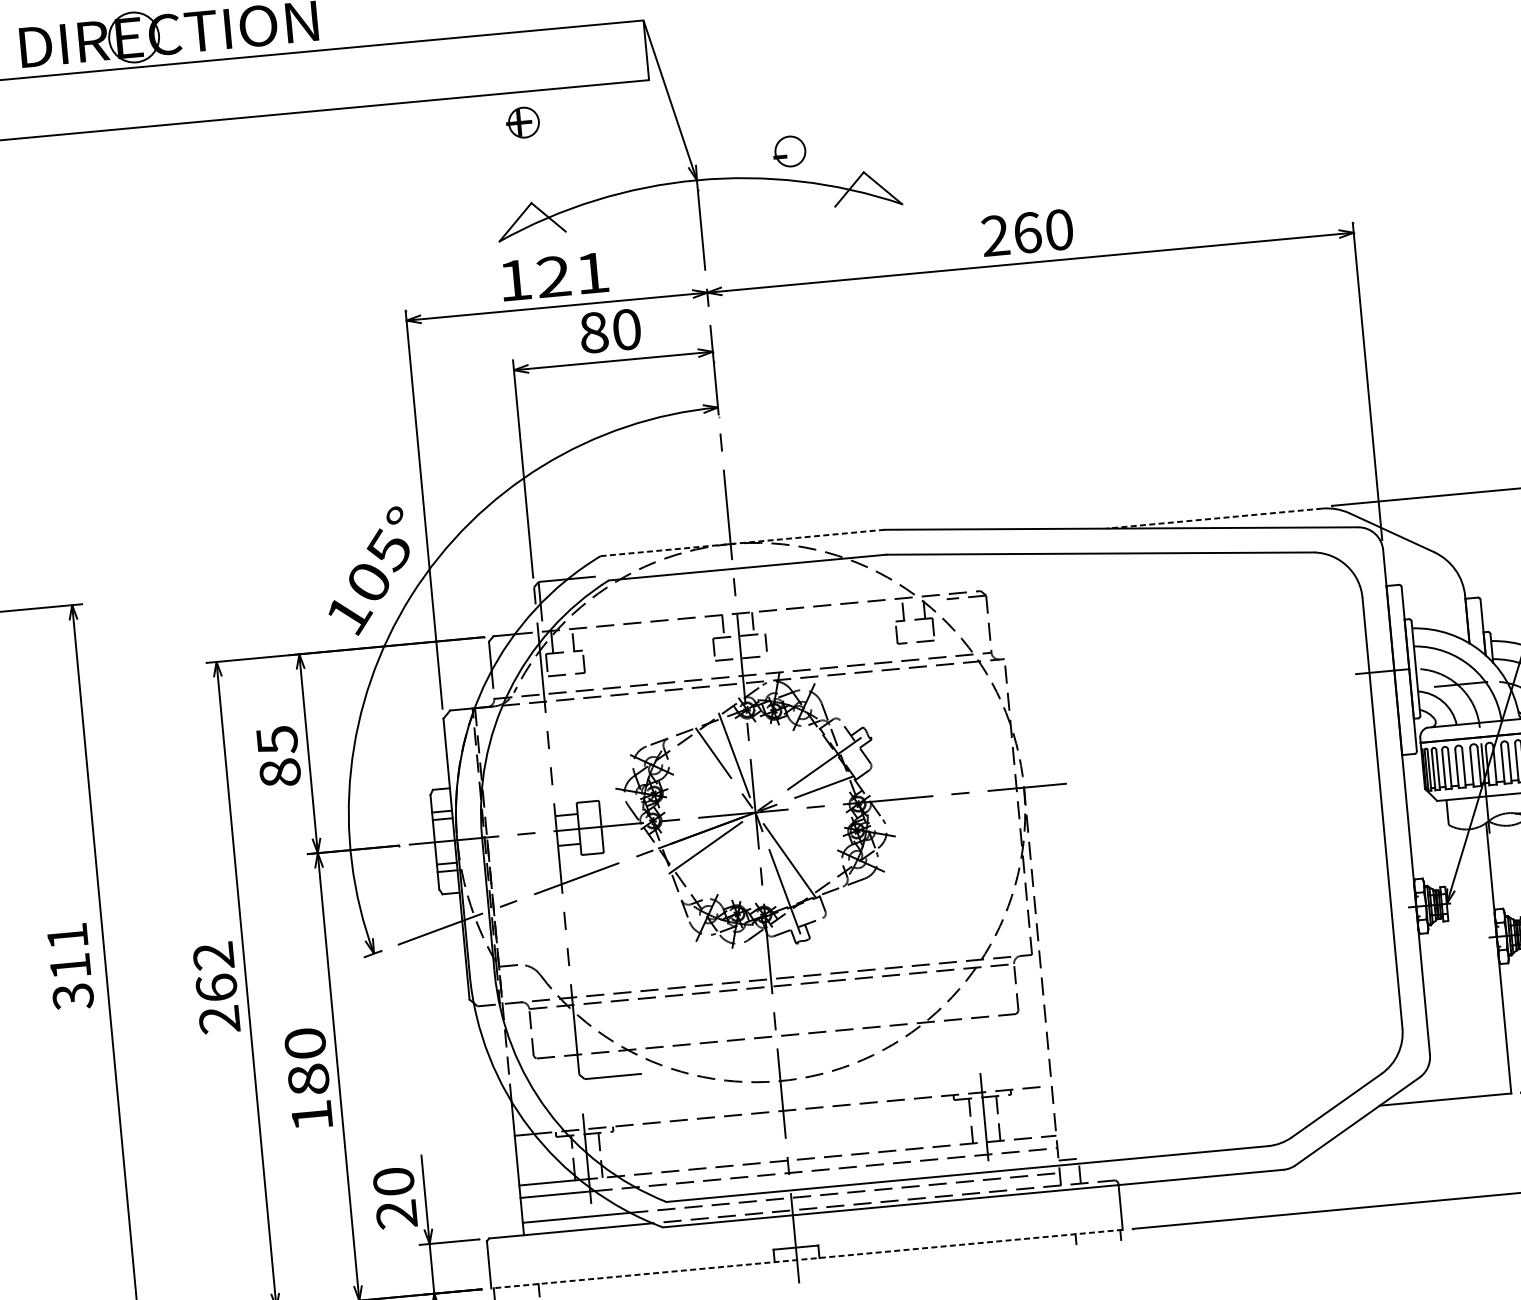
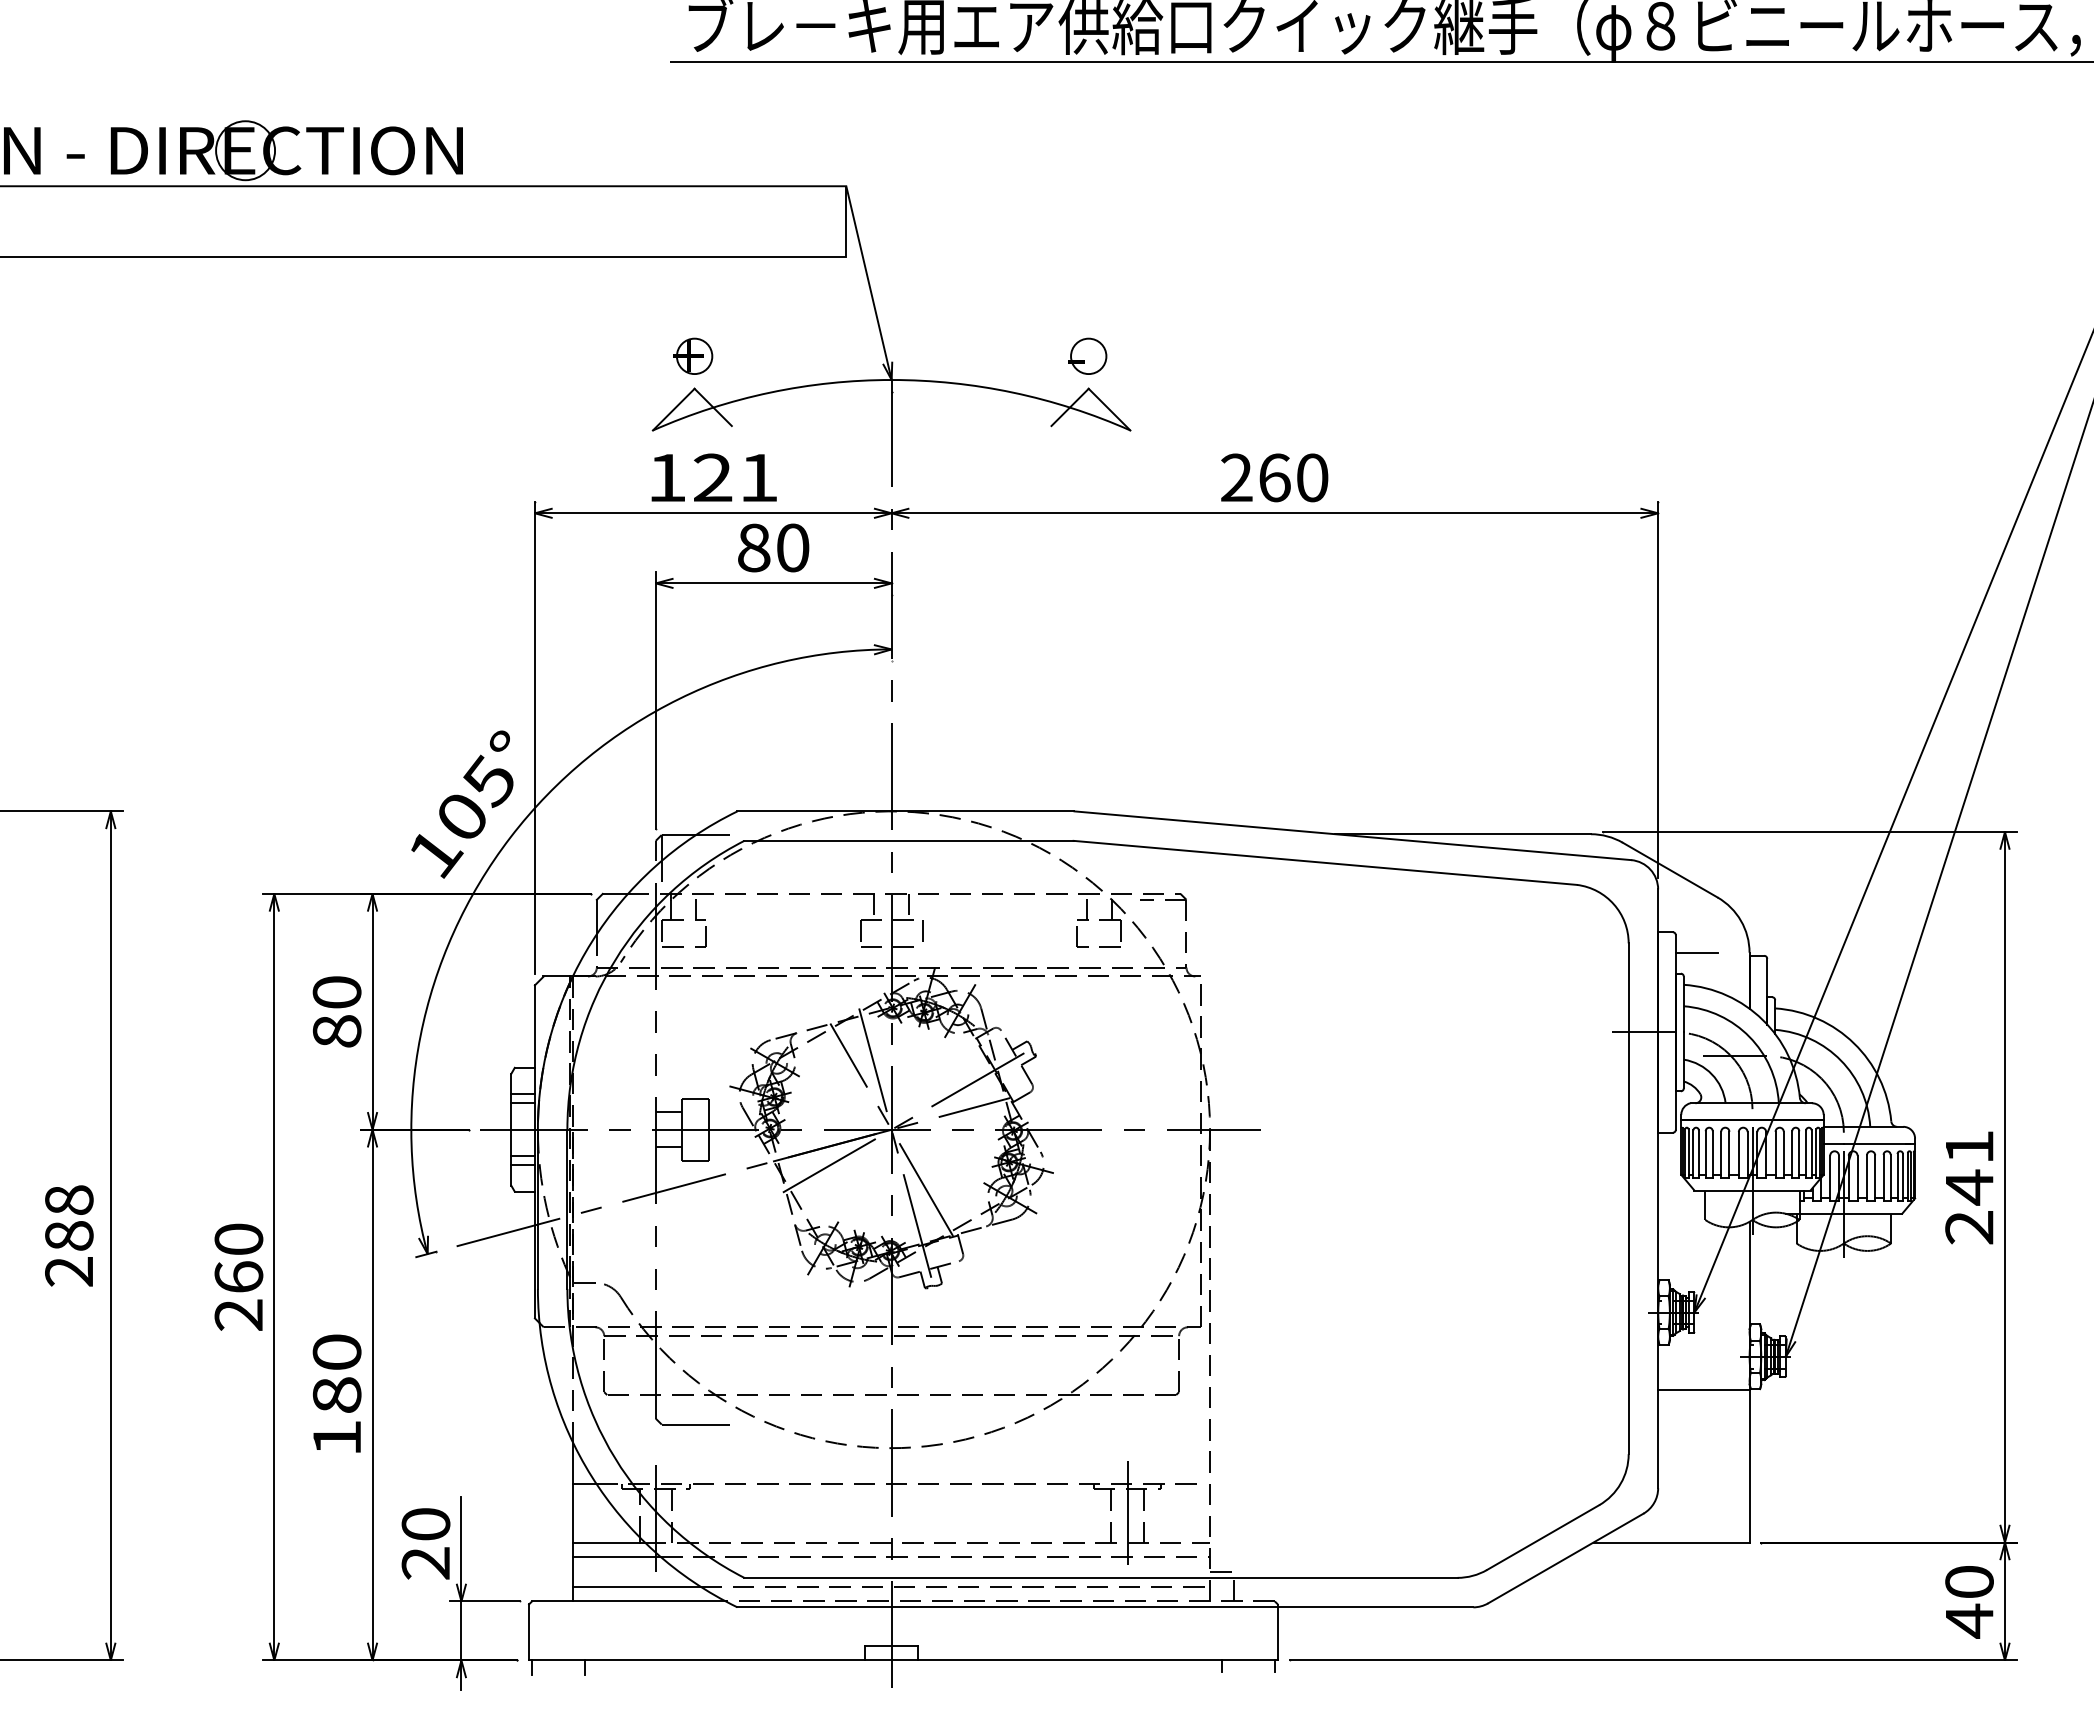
part: (522, 122) -> (693, 355), moved
part: (789, 150) -> (1087, 355), moved
line: (1214, 518) -> (1463, 834), dashed -> solid
line: (743, 543) -> (906, 811), dashed -> solid
line: (1420, 600) -> (1696, 952), added
text: (276, 740) -> (336, 992), 85 -> 80
text: (213, 956) -> (238, 1239), 262 -> 260
text: (70, 966) -> (69, 1236), 311 -> 288
line: (1460, 968) -> (1703, 1390), added
line: (806, 1259) -> (902, 1660), dashed -> solid

